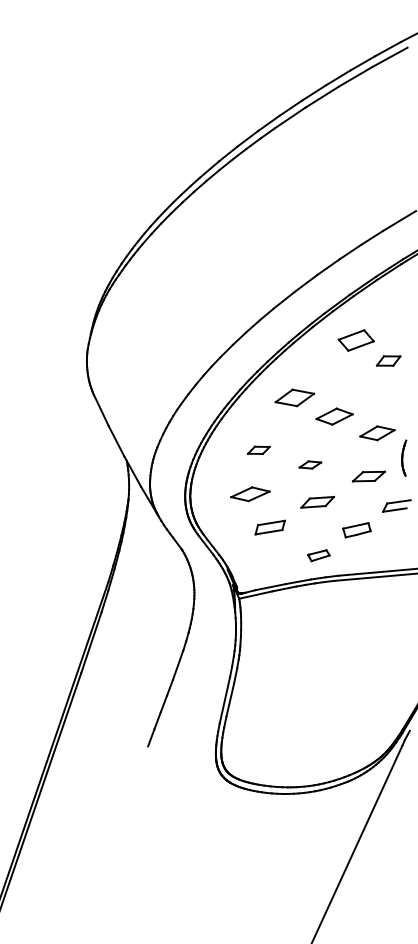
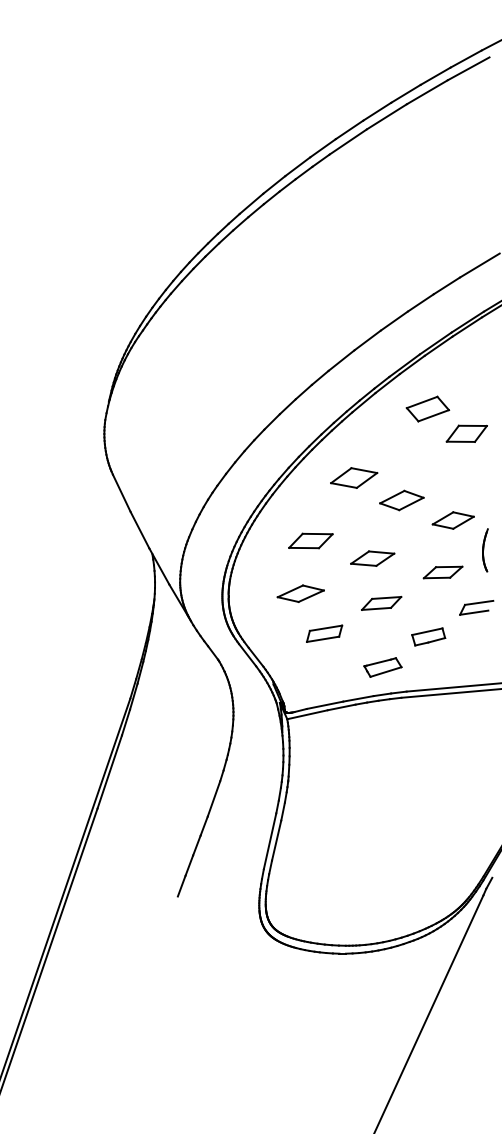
part: (388, 360) -> (466, 433), size x1.43
part: (258, 449) -> (310, 540), size x1.67
part: (310, 464) -> (372, 558), size x1.67
part: (318, 555) -> (382, 667), size x1.43

